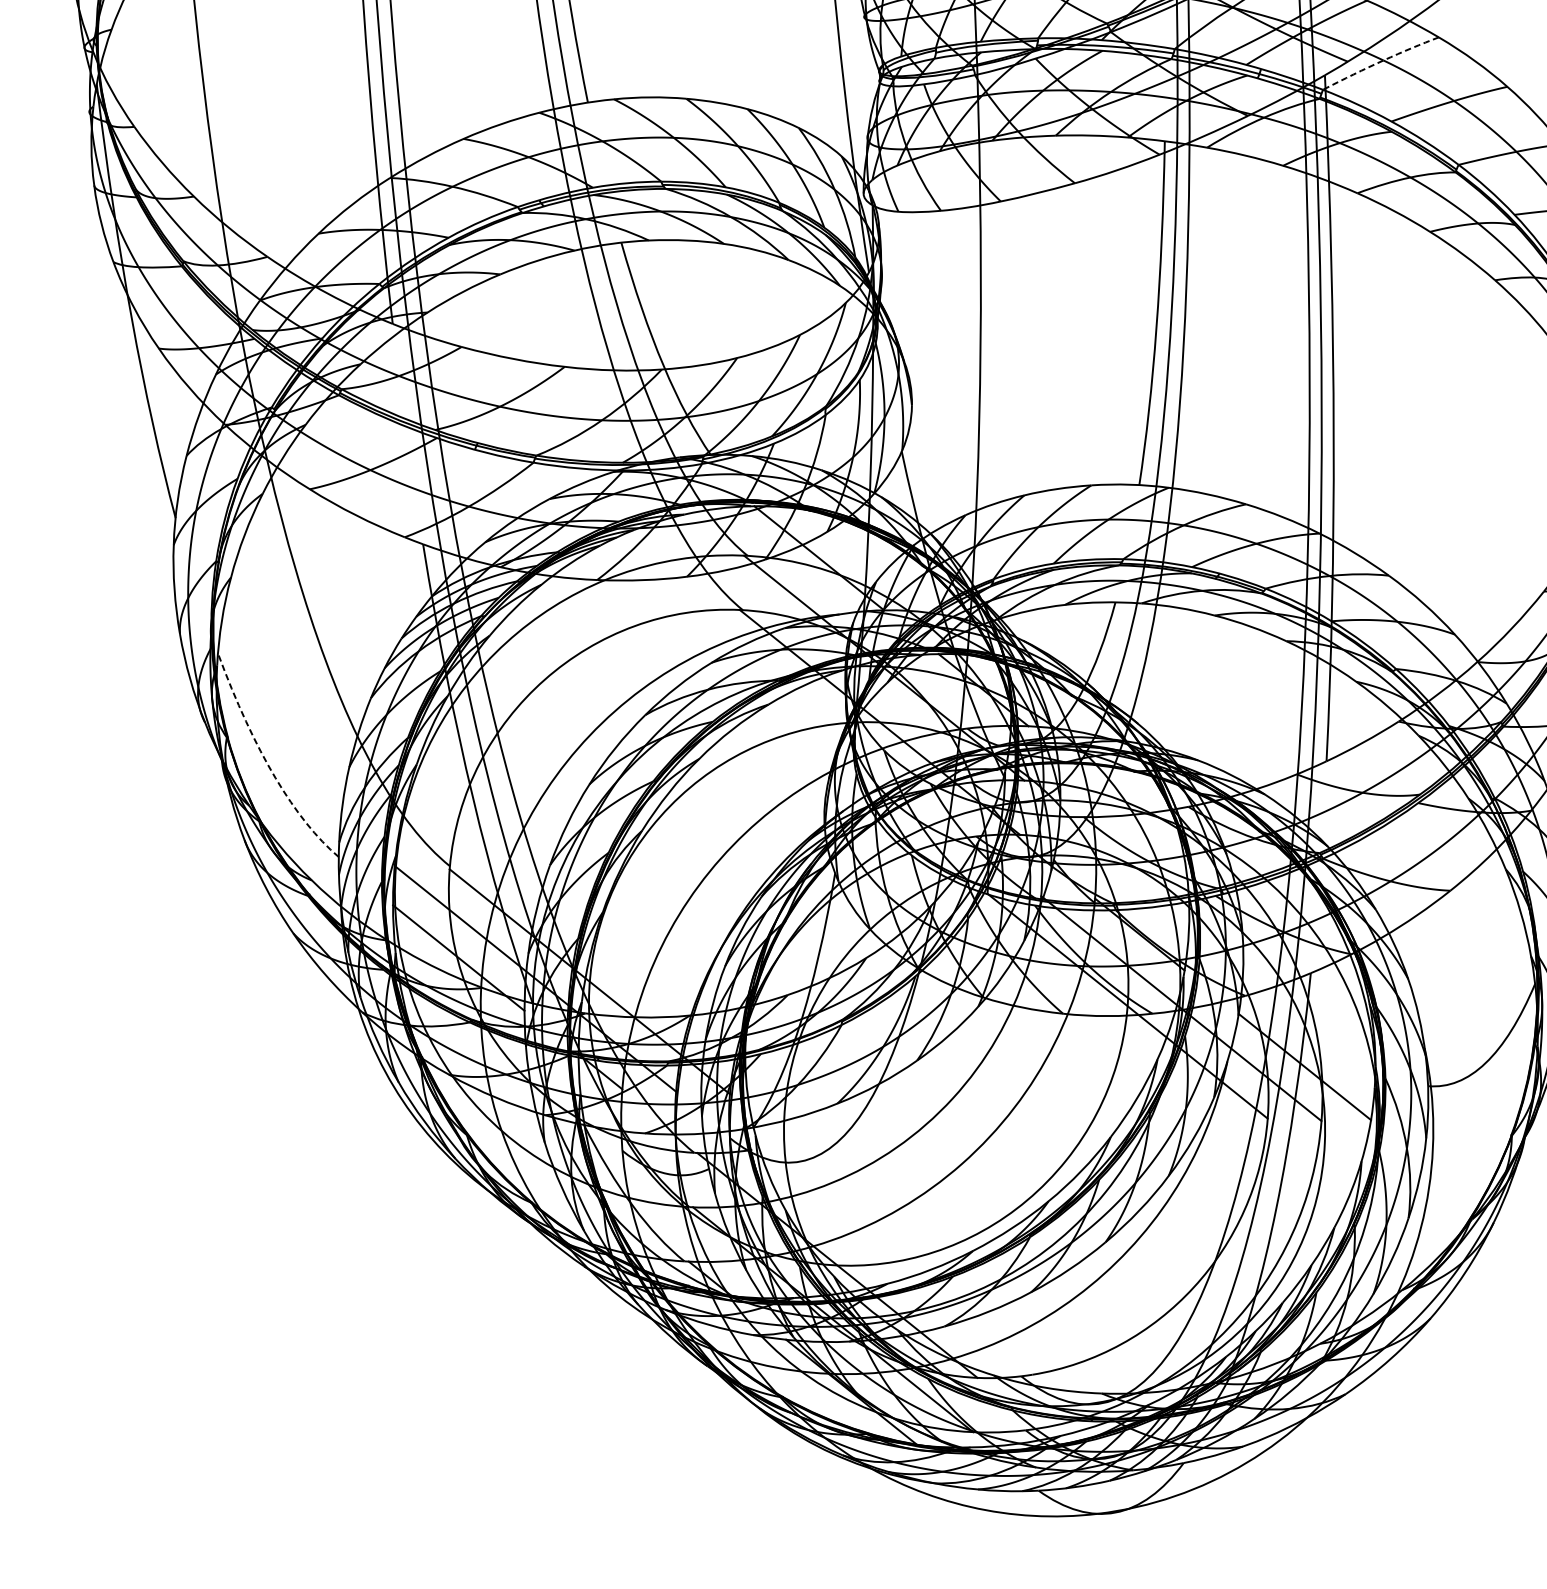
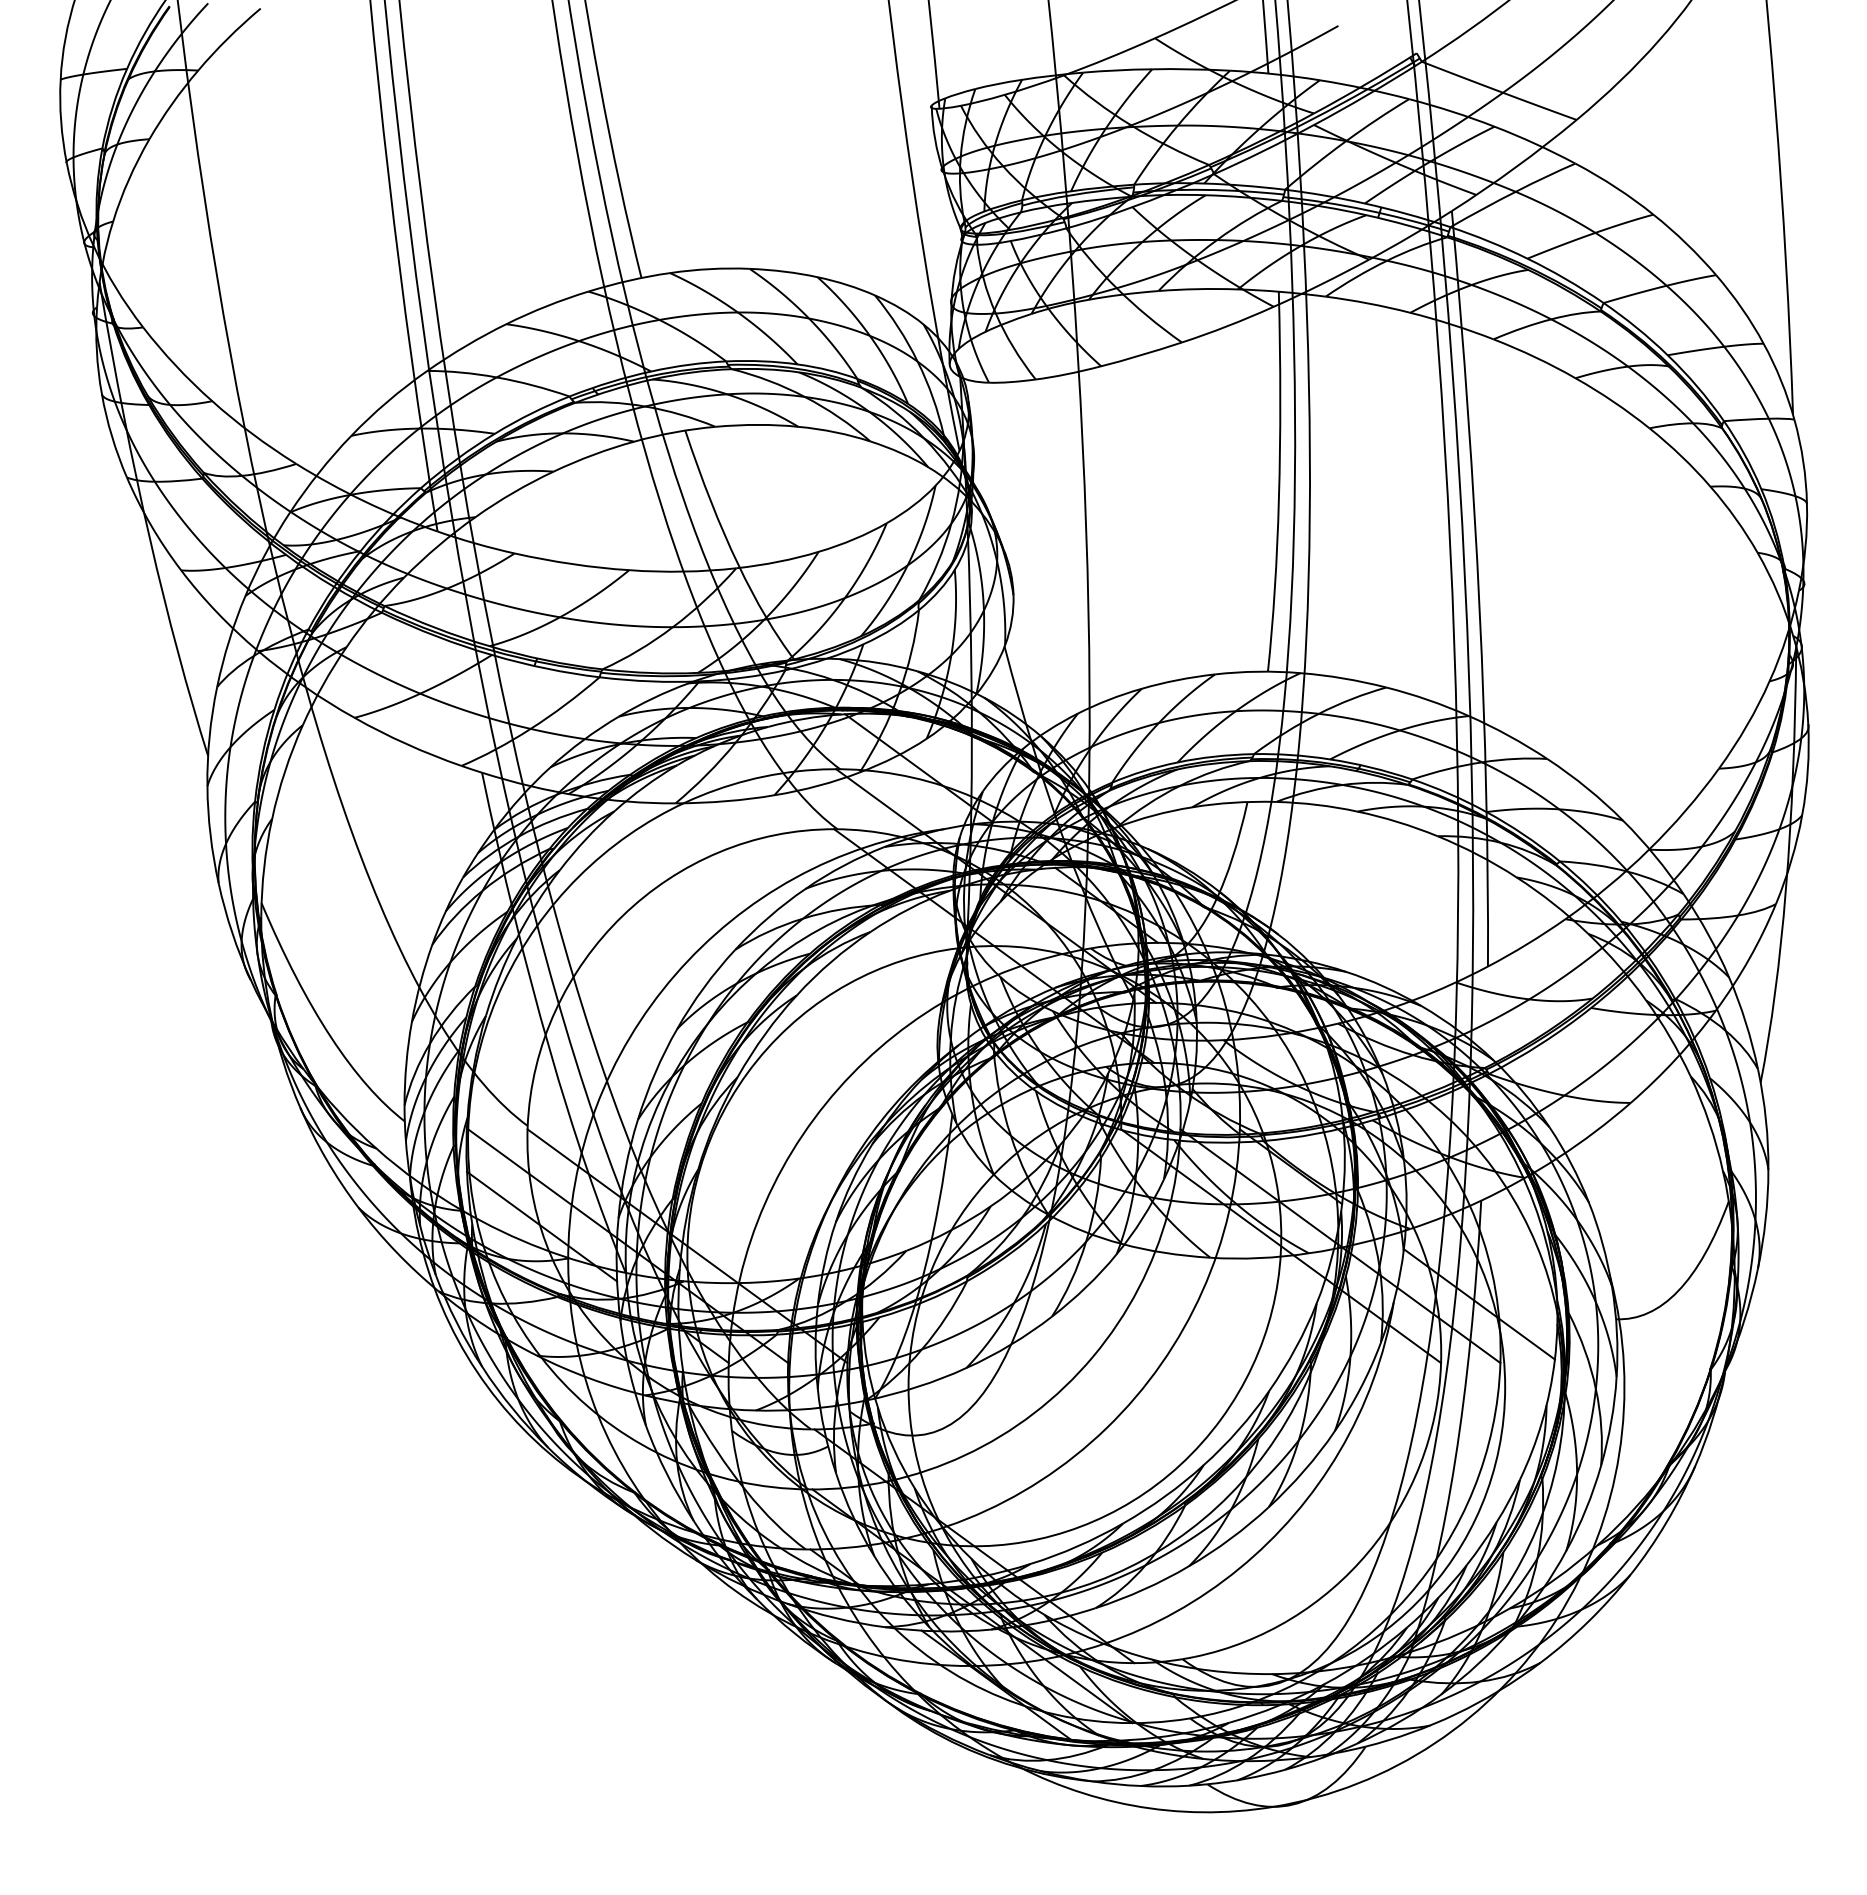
arc: (1380, 61) -> (1512, 193), dashed -> solid
arc: (267, 764) -> (321, 1022), dashed -> solid

